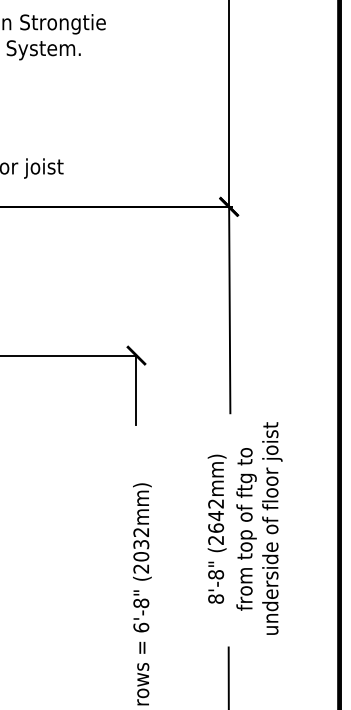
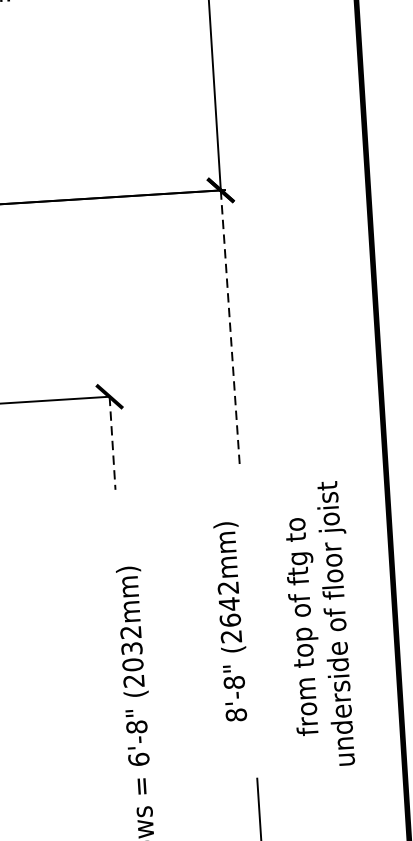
line: (229, 310) -> (230, 328), solid -> dashed
line: (136, 390) -> (112, 443), solid -> dashed
text: (259, 528) -> (321, 624), moved

